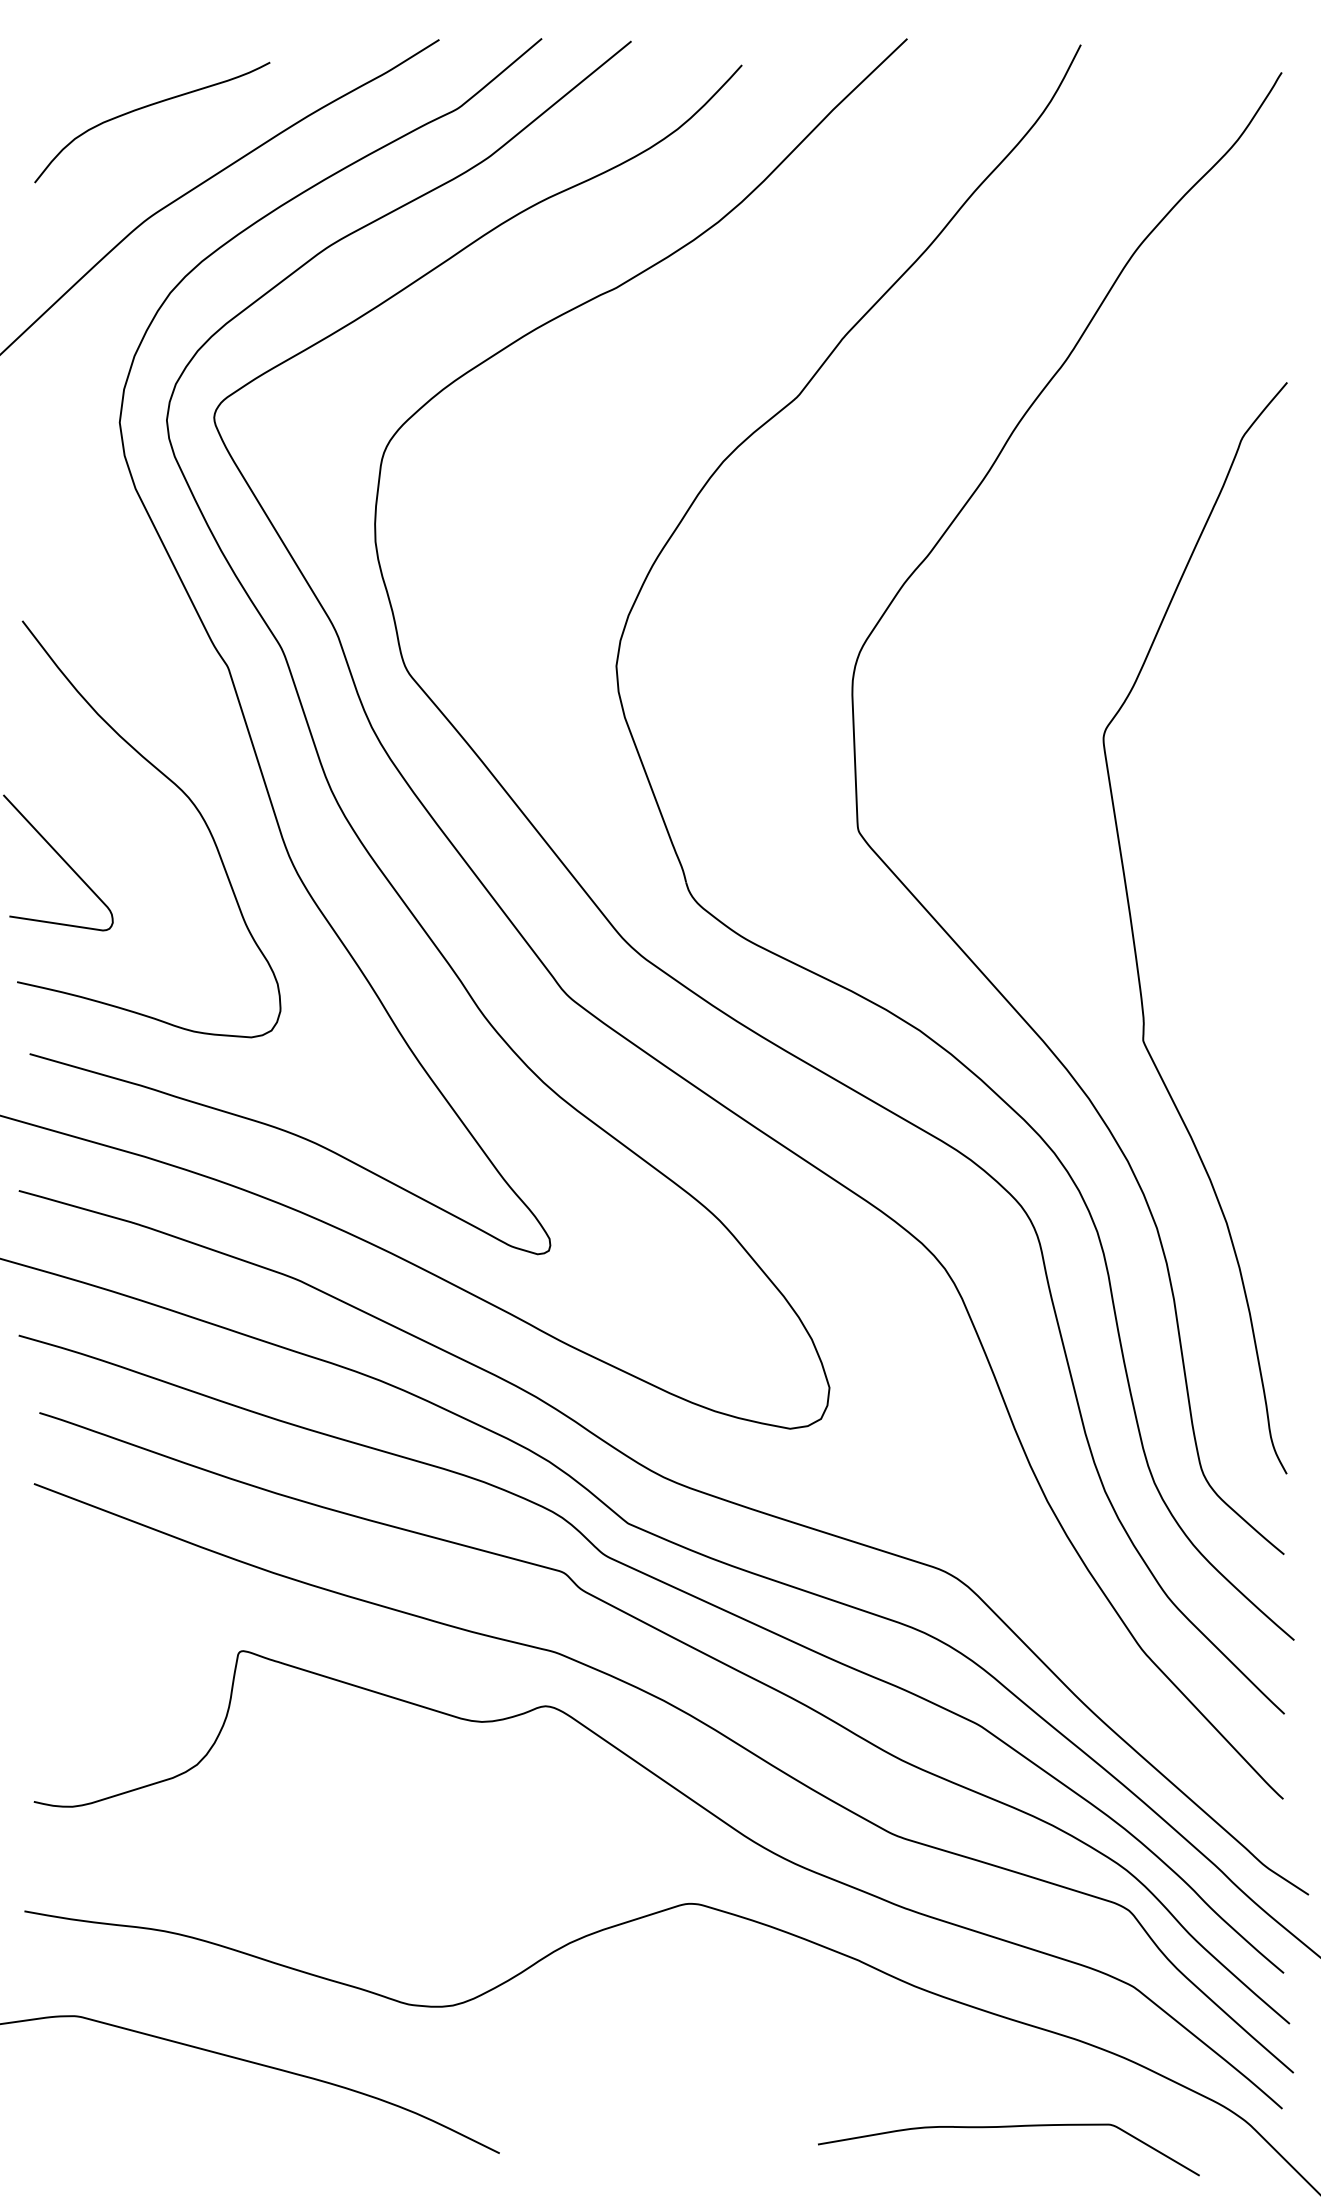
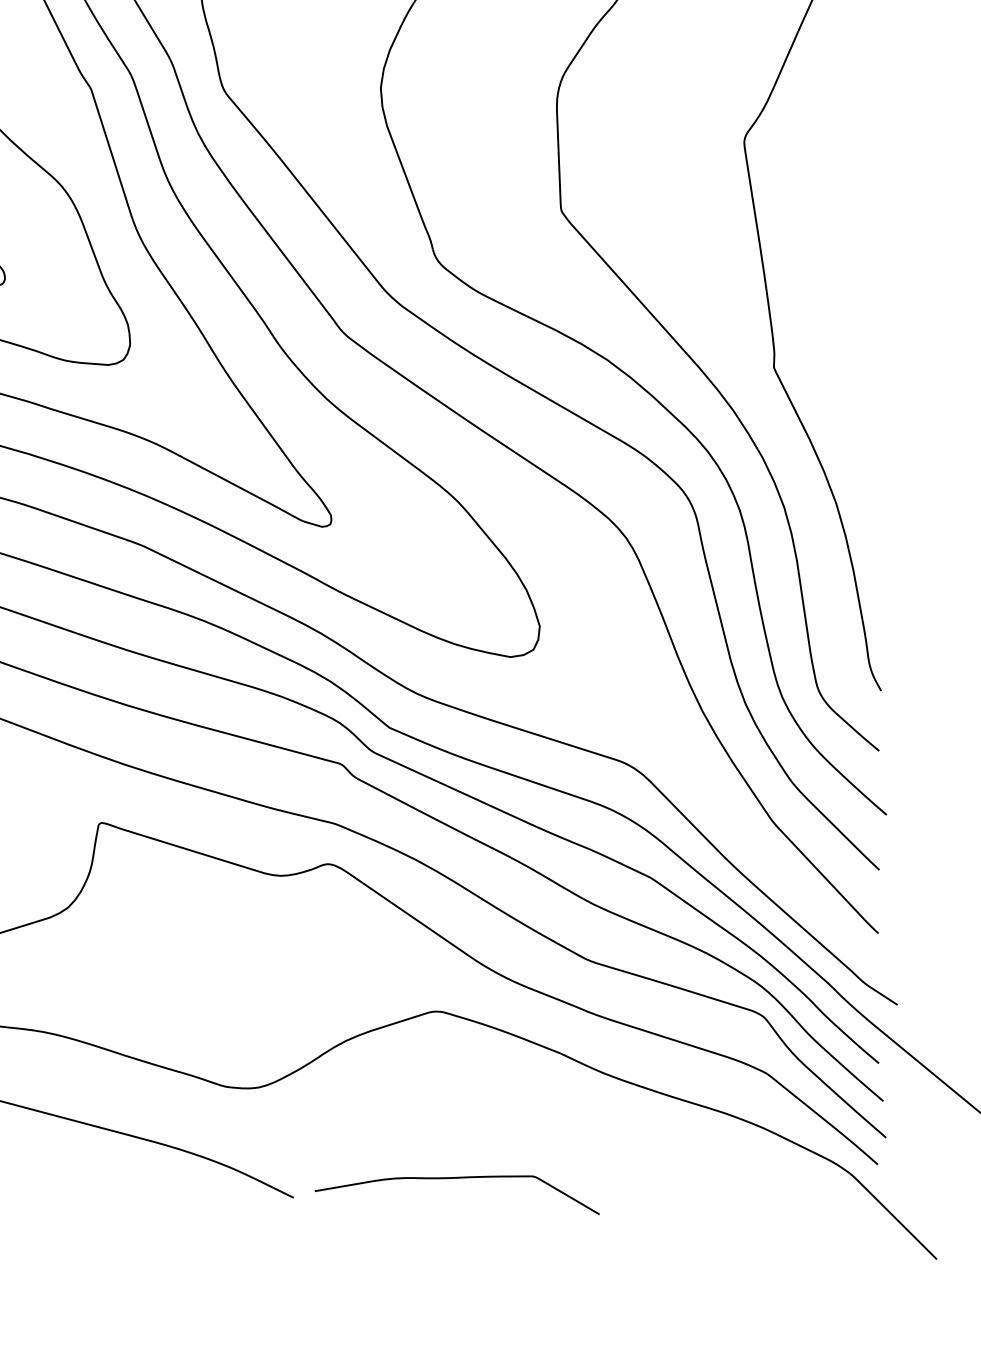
curve: (1008, 2127) -> (456, 1178), moved

